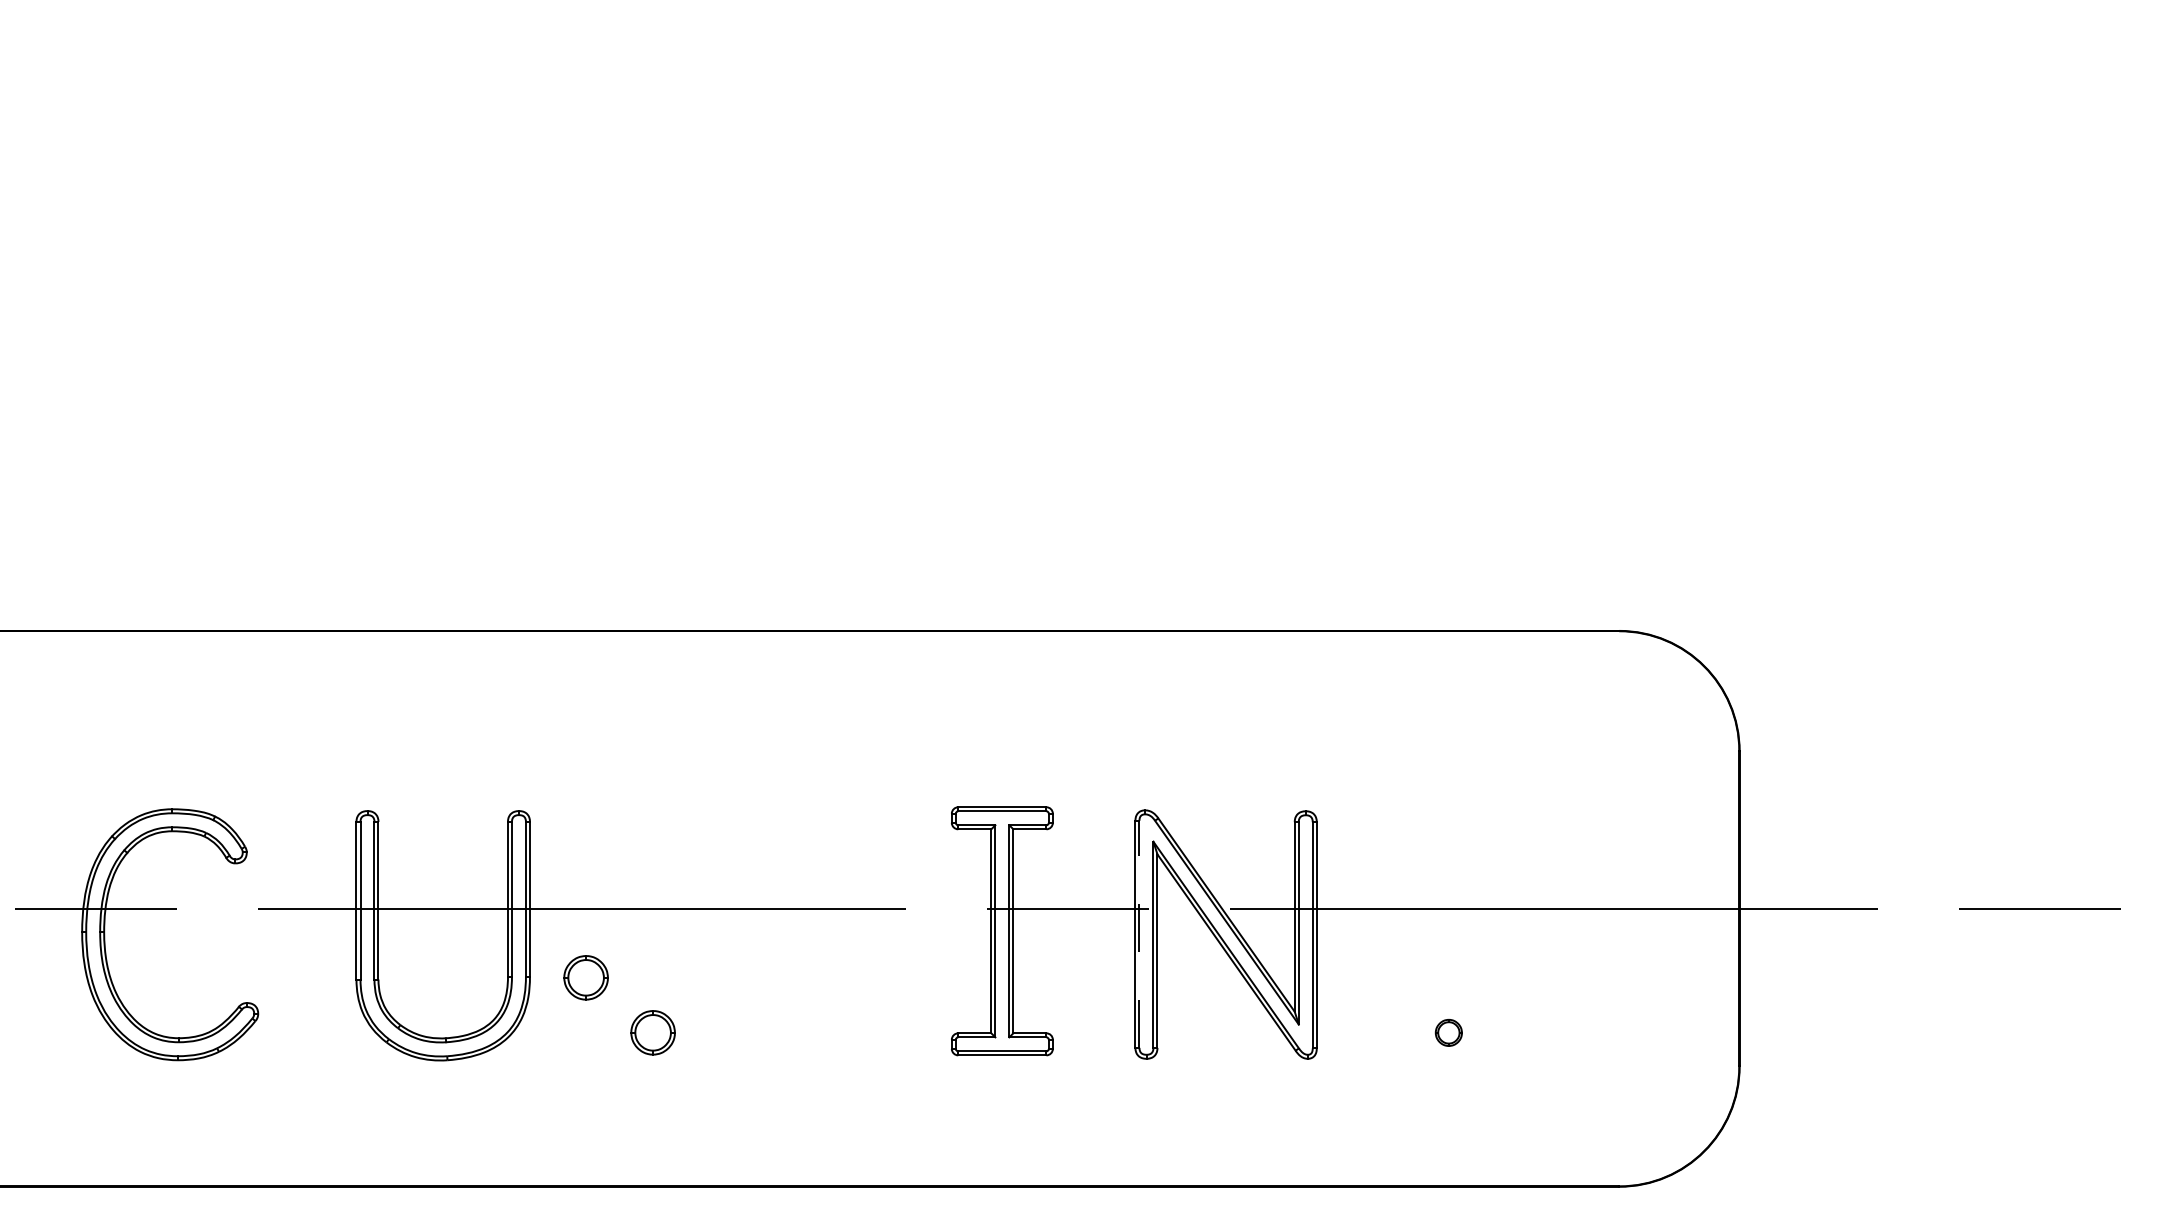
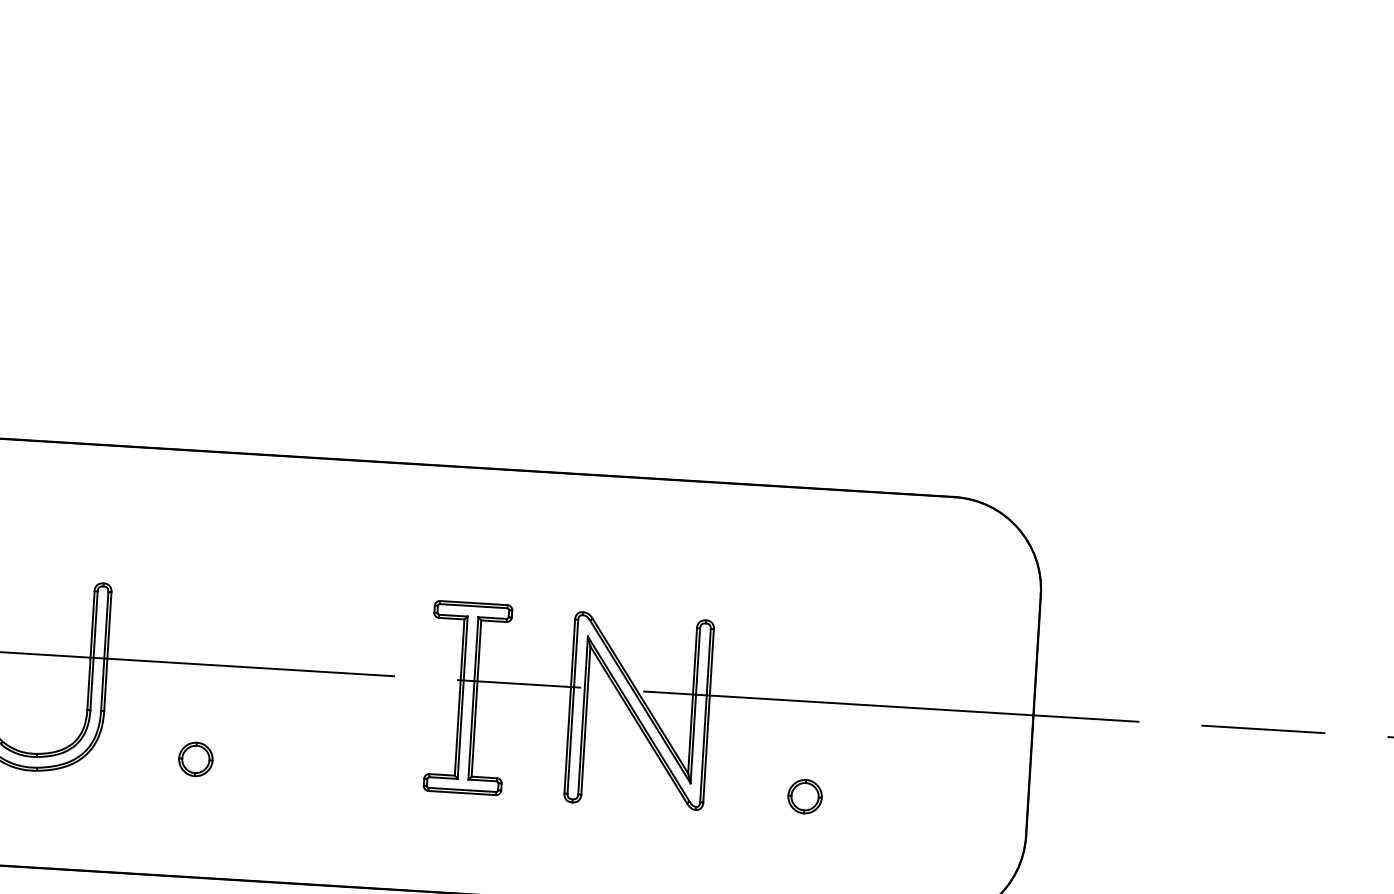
line: (1139, 934) -> (572, 706), dashed -> solid
part: (585, 977) -> (146, 713), removed
part: (1448, 1032) -> (804, 796), size x1.67

